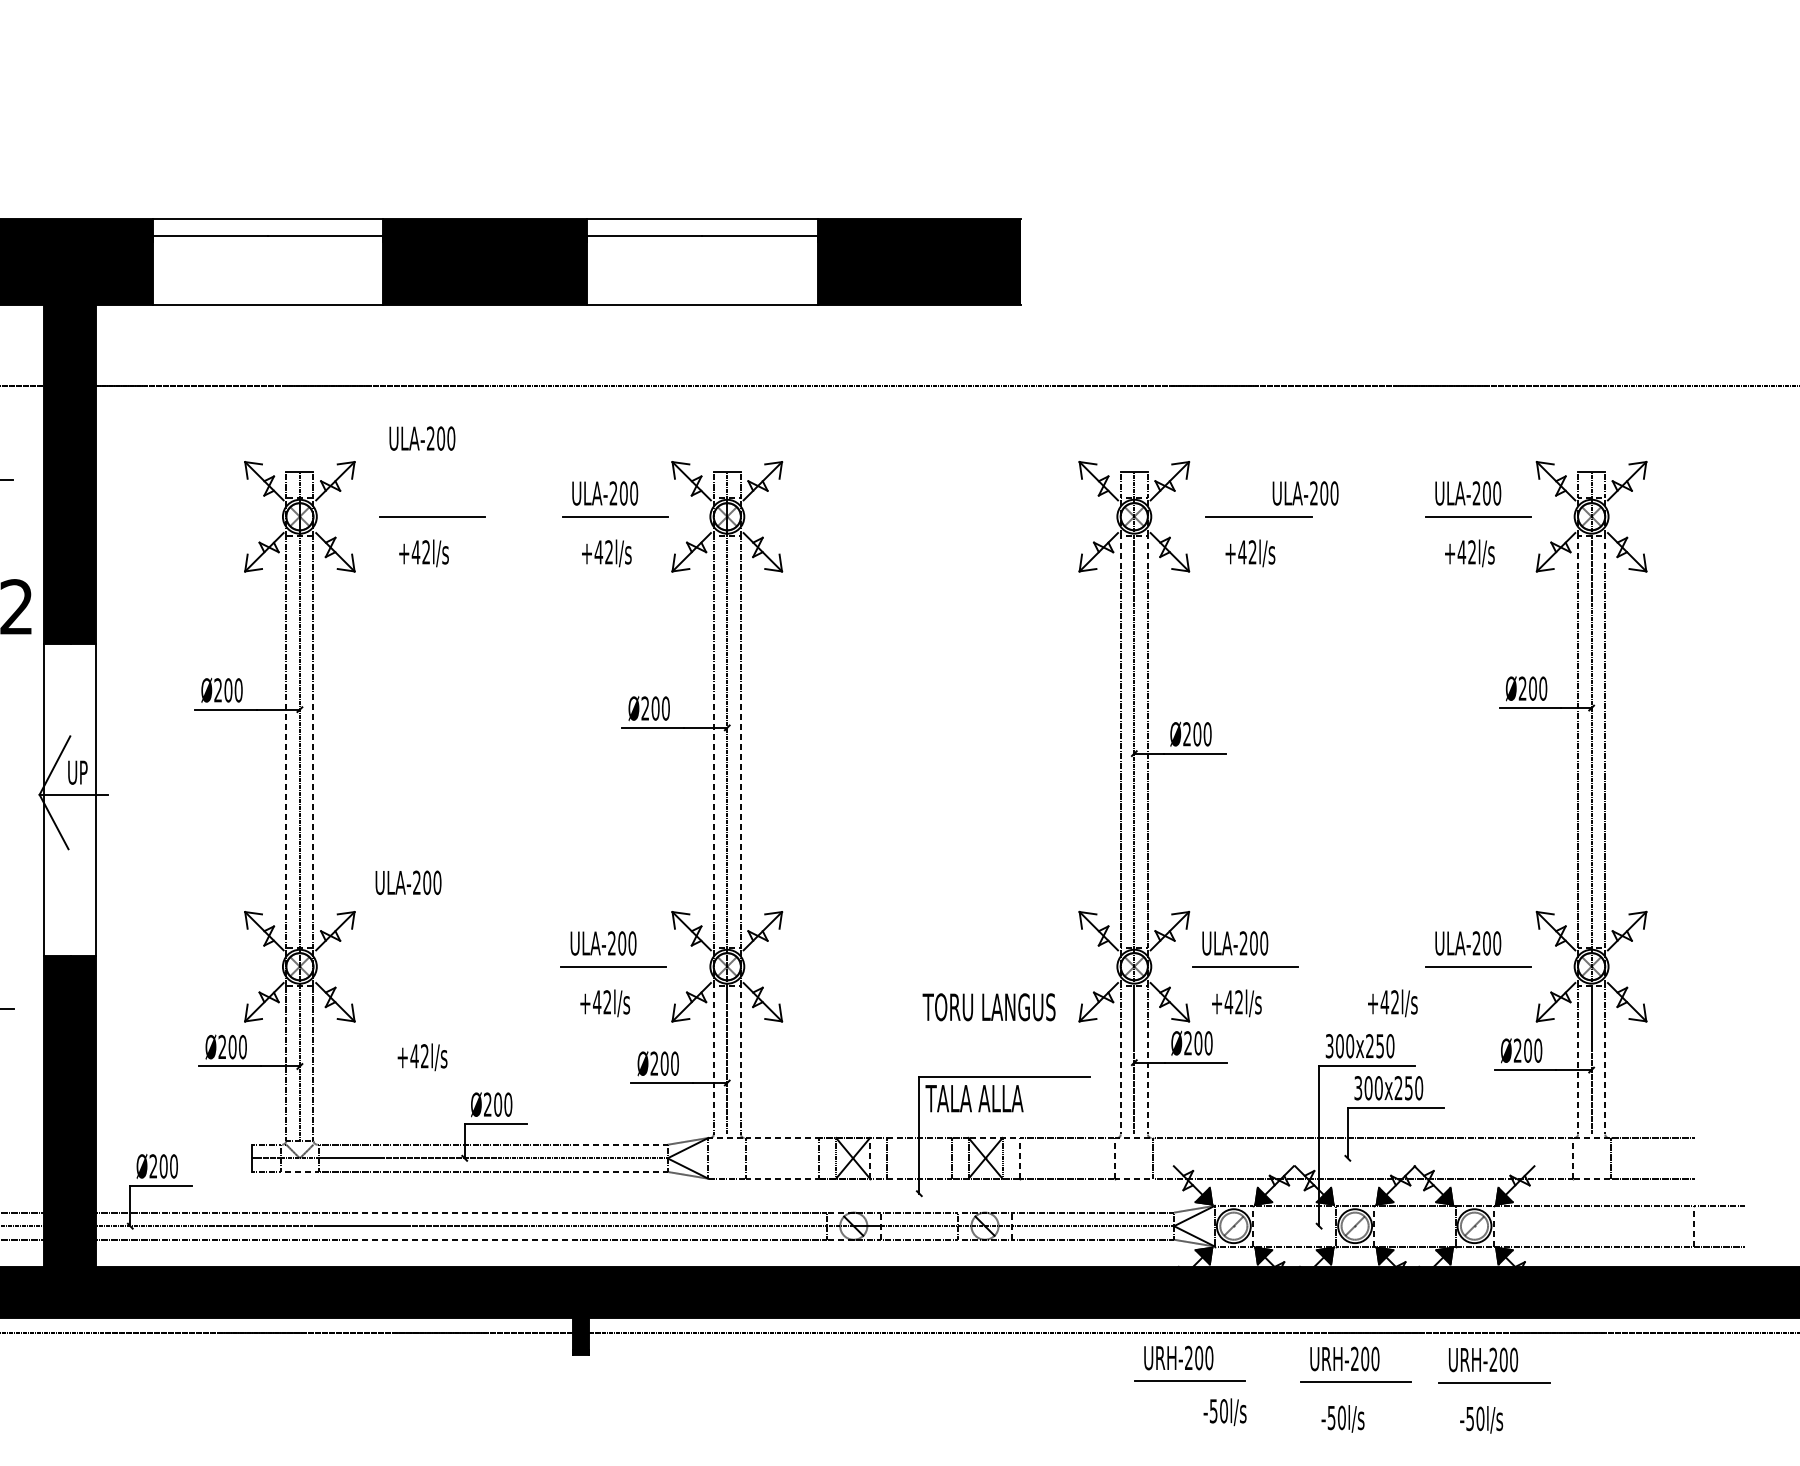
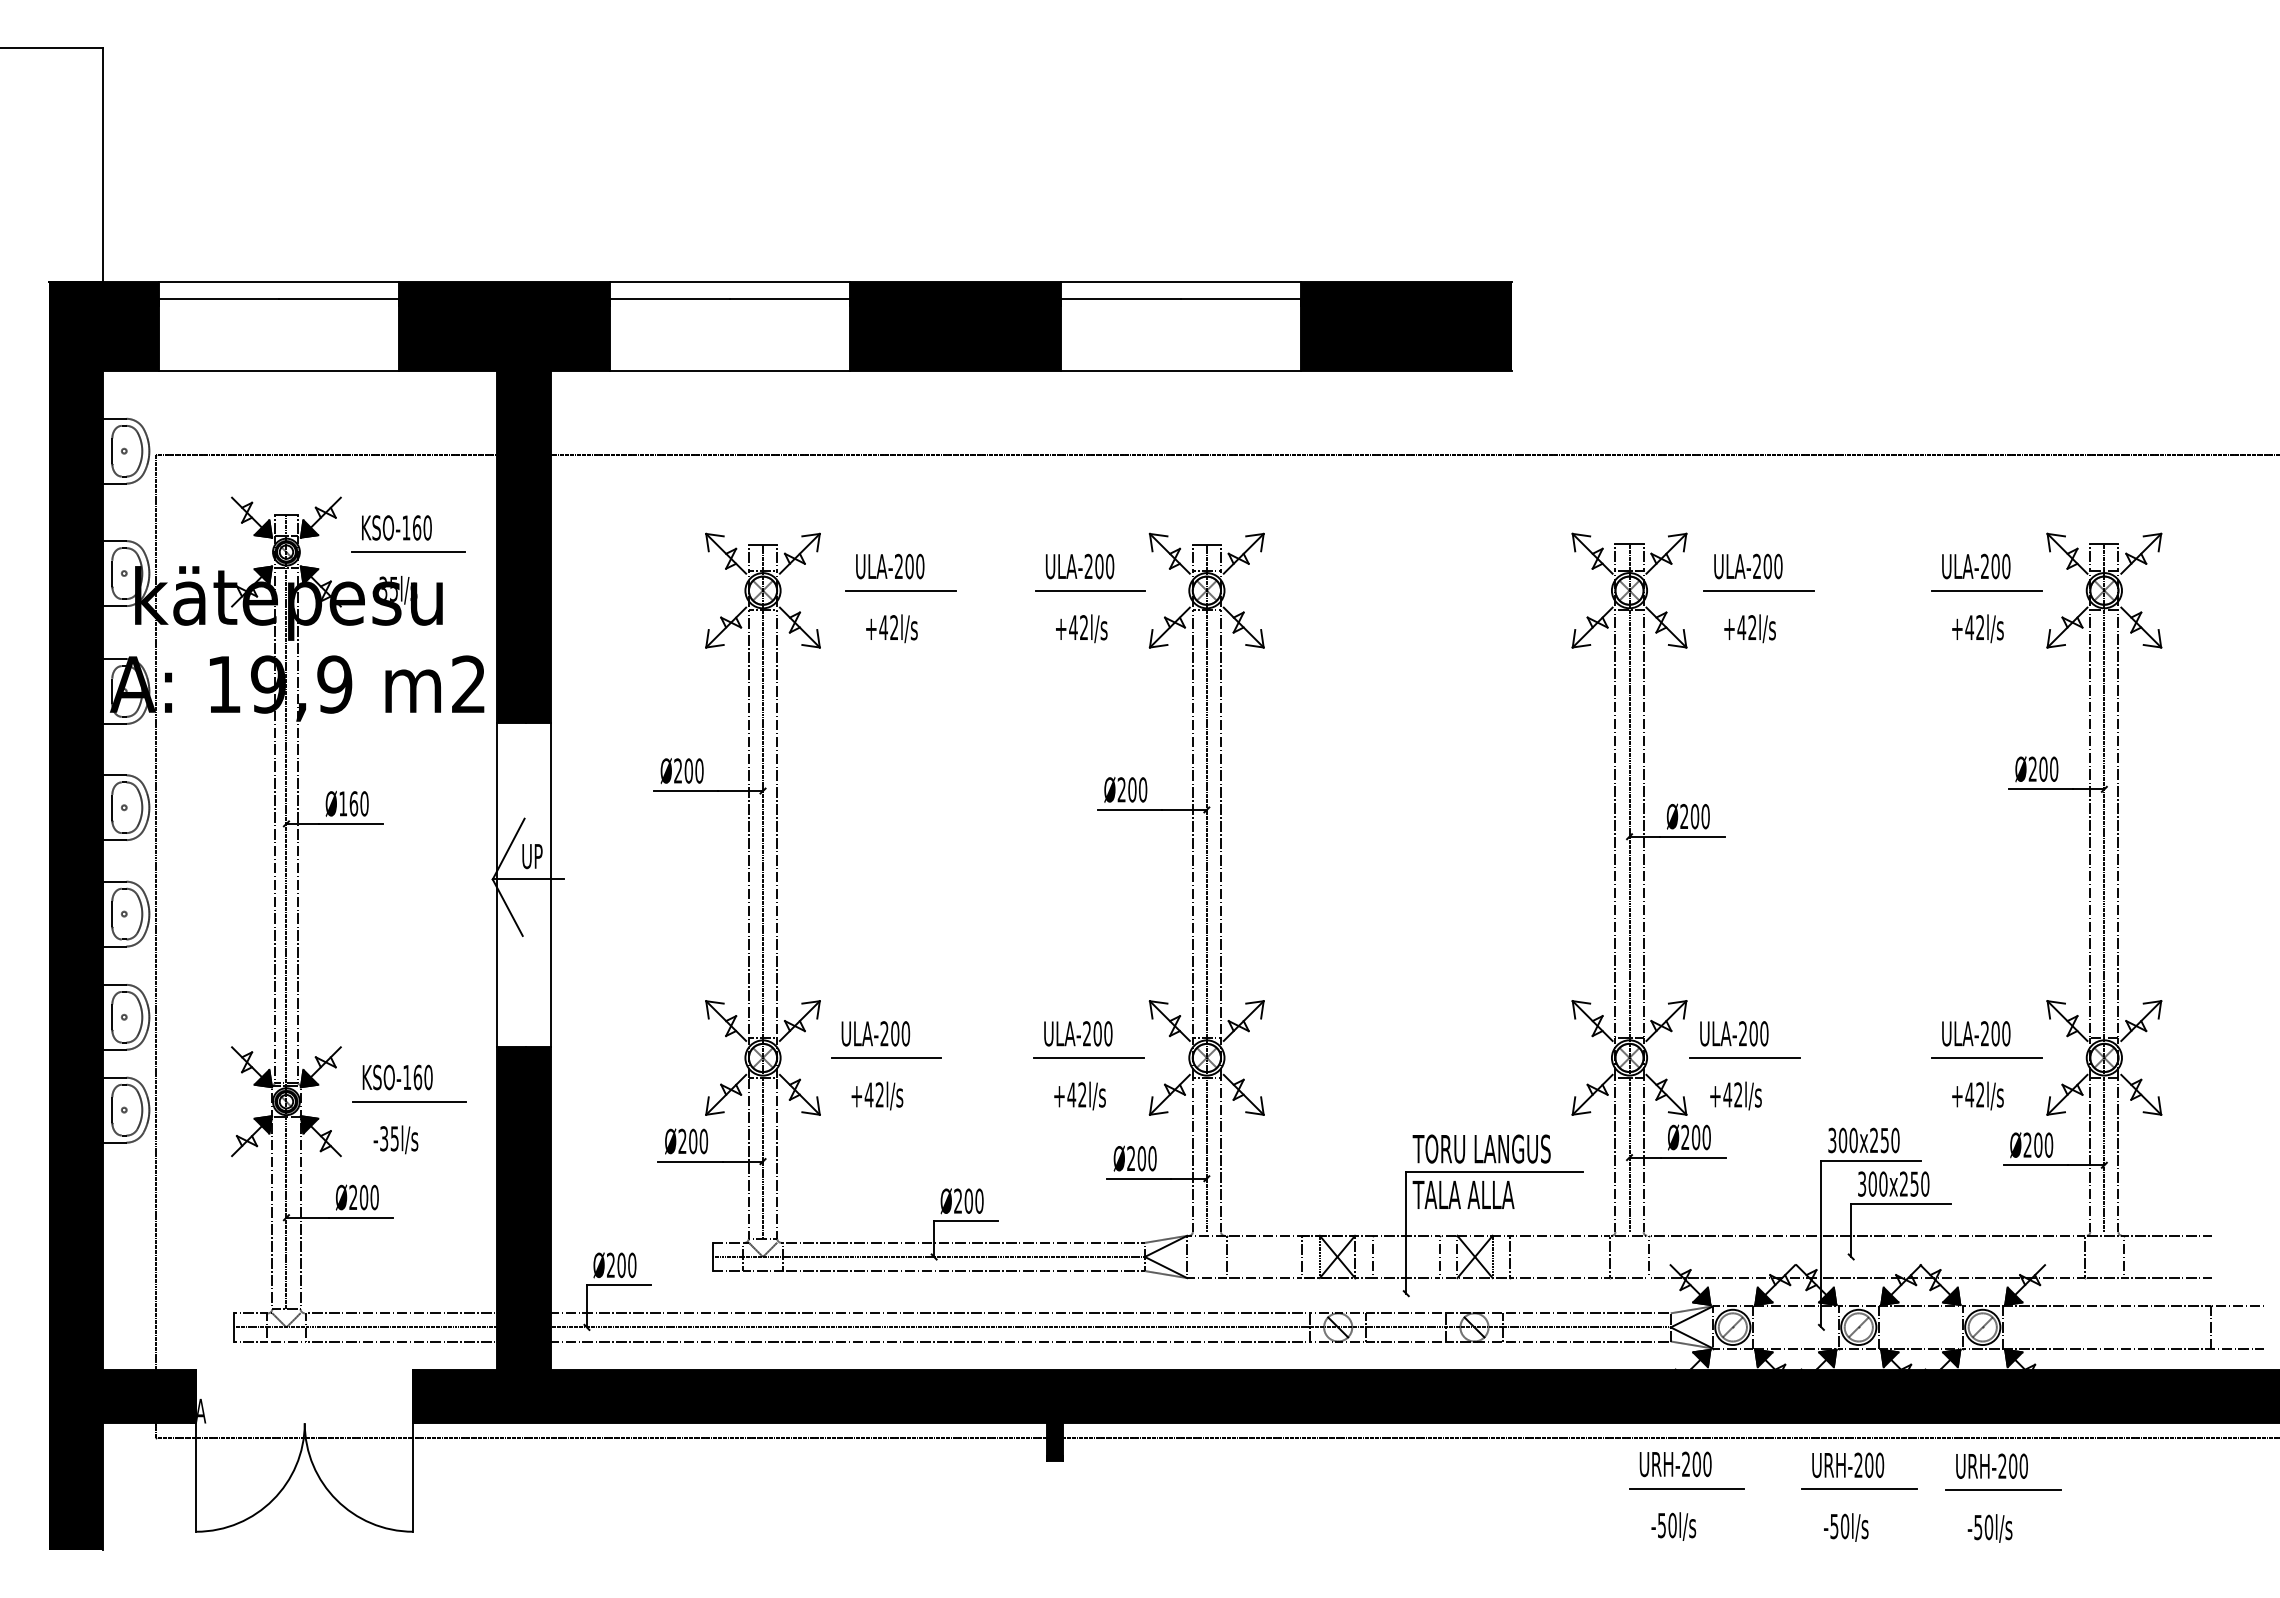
text: (422, 438) -> (890, 566), moved
text: (1305, 493) -> (1748, 566), moved
text: (408, 882) -> (875, 1033), moved
line: (418, 967) -> (886, 1058), added
text: (1392, 1002) -> (1977, 1095), moved
text: (988, 1006) -> (1481, 1148), moved
text: (422, 1056) -> (877, 1095), moved
text: (1224, 1412) -> (1673, 1526), moved

